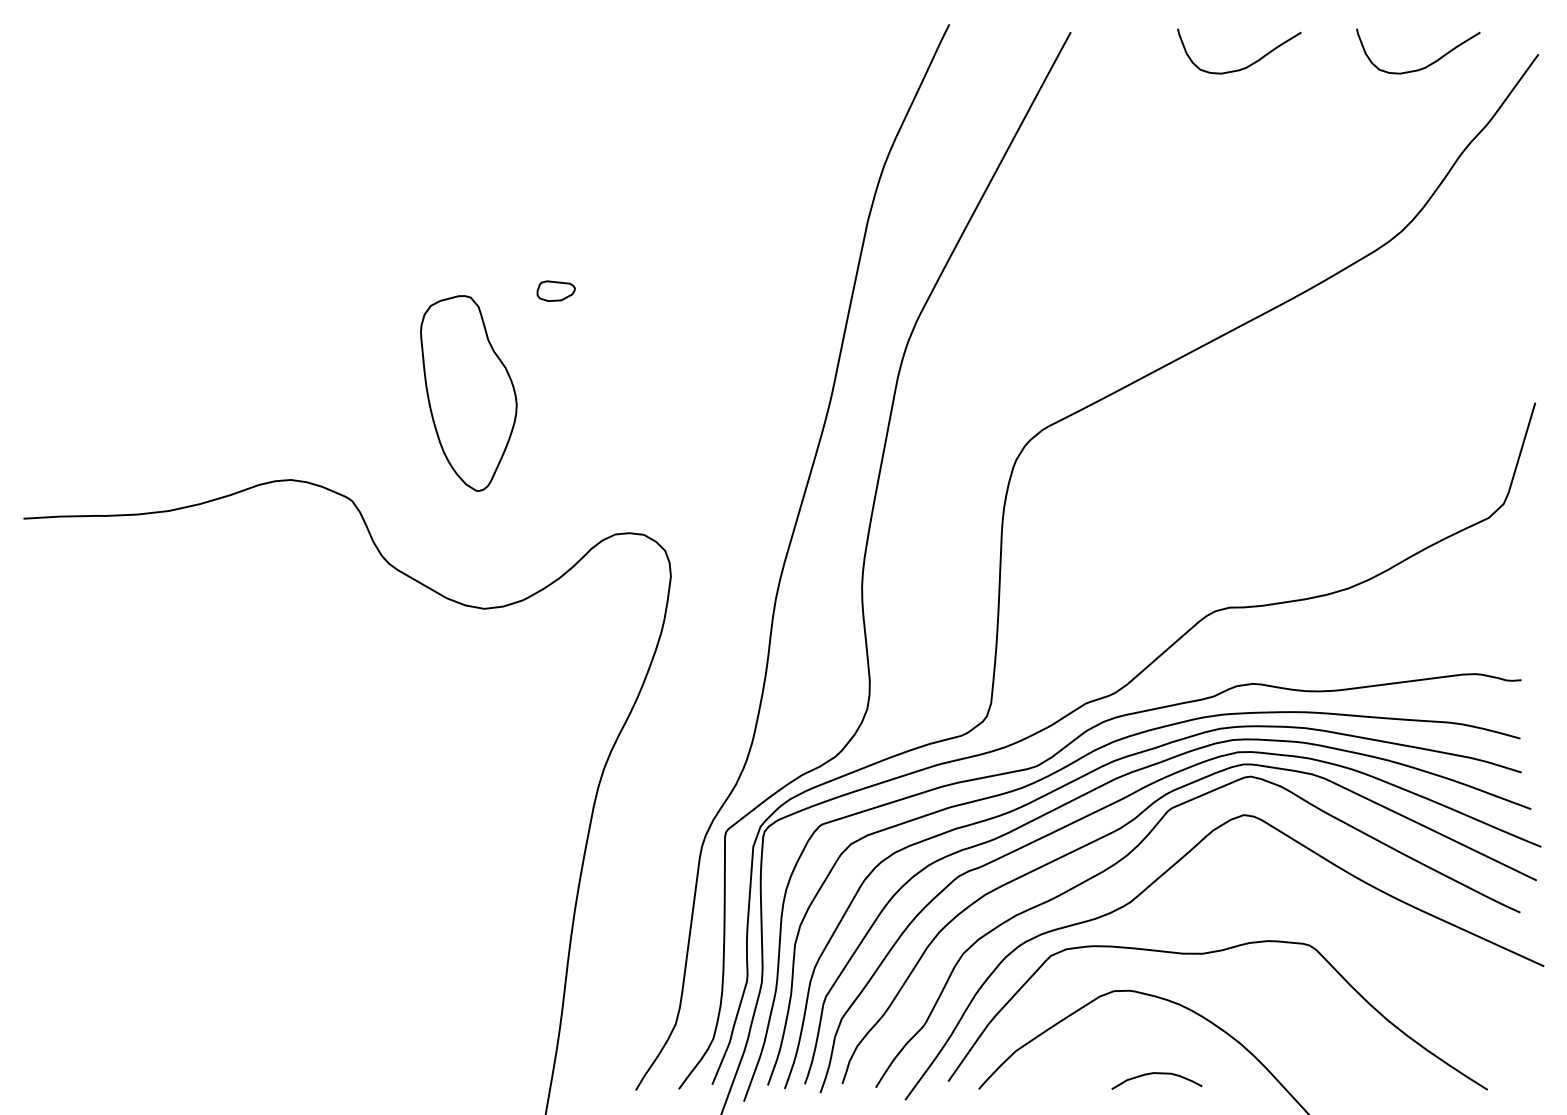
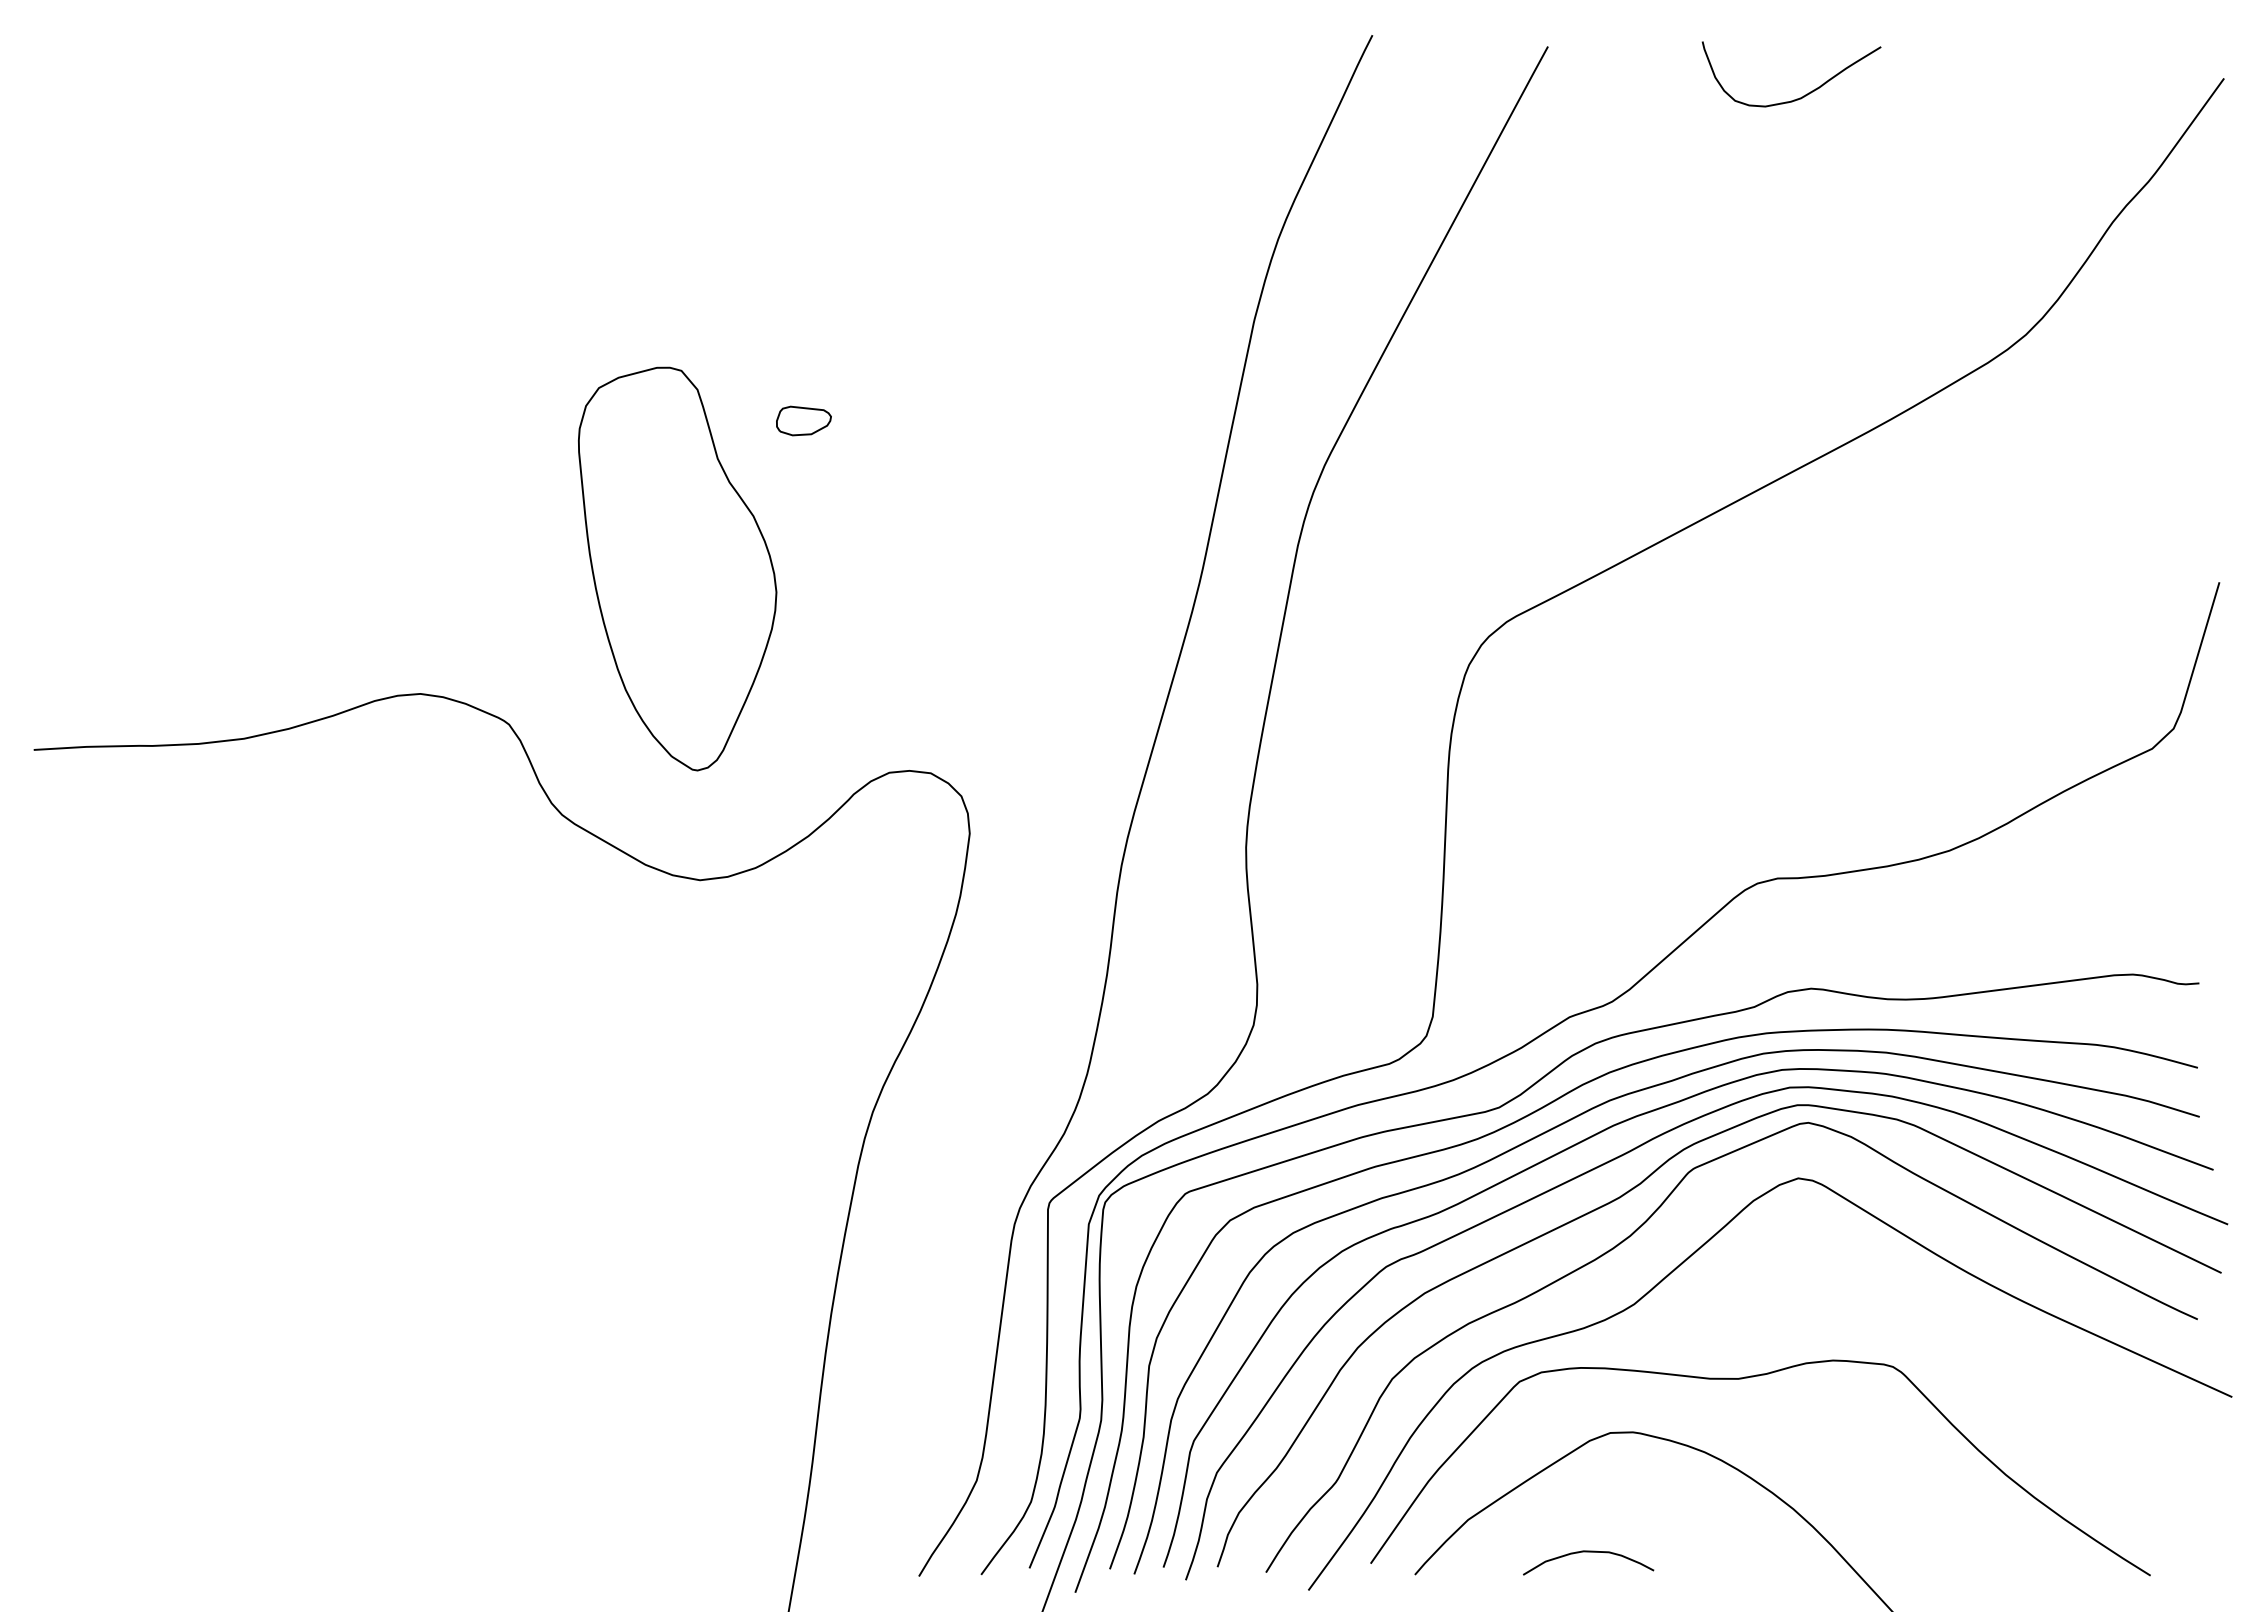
curve: (1428, 64) -> (2064, 93), removed
part: (468, 393) -> (677, 568), size x1.43
curve: (1156, 1074) -> (1587, 1553), moved

